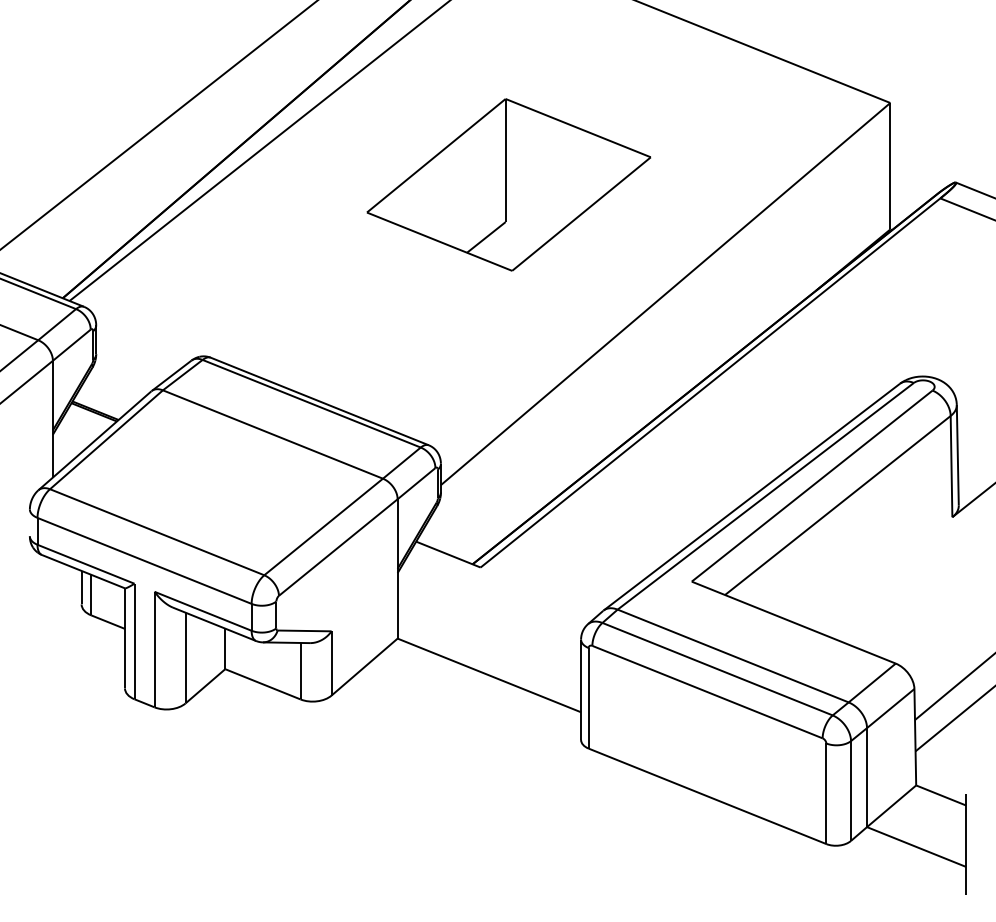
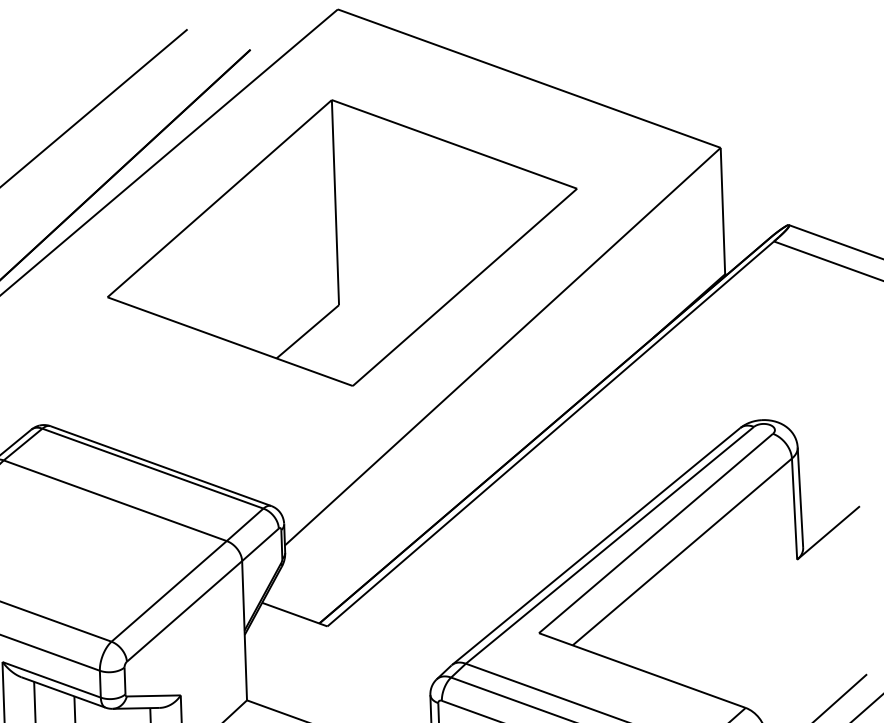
part: (508, 184) -> (341, 242), size x1.67

